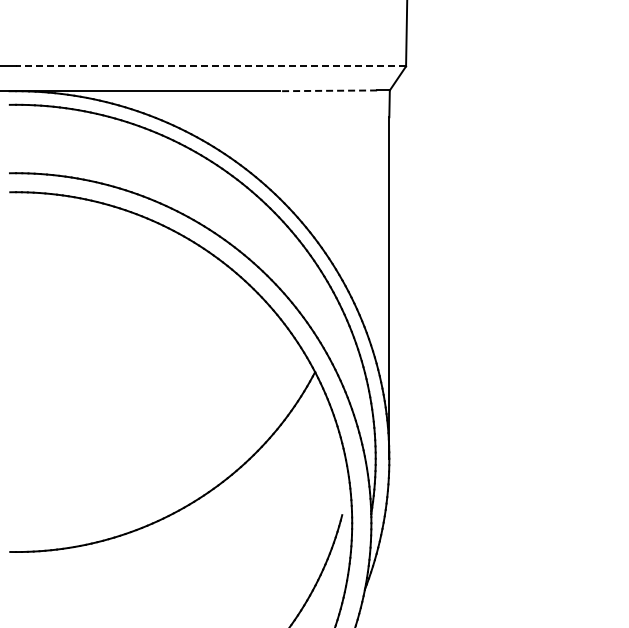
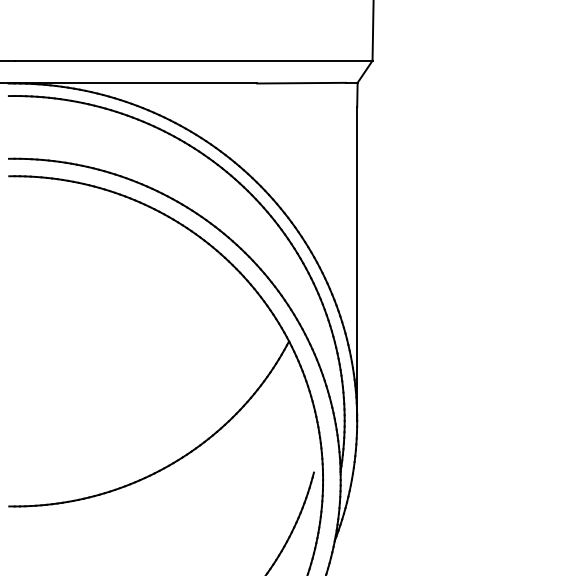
line: (211, 66) -> (193, 60), dashed -> solid
line: (328, 90) -> (301, 82), dashed -> solid

